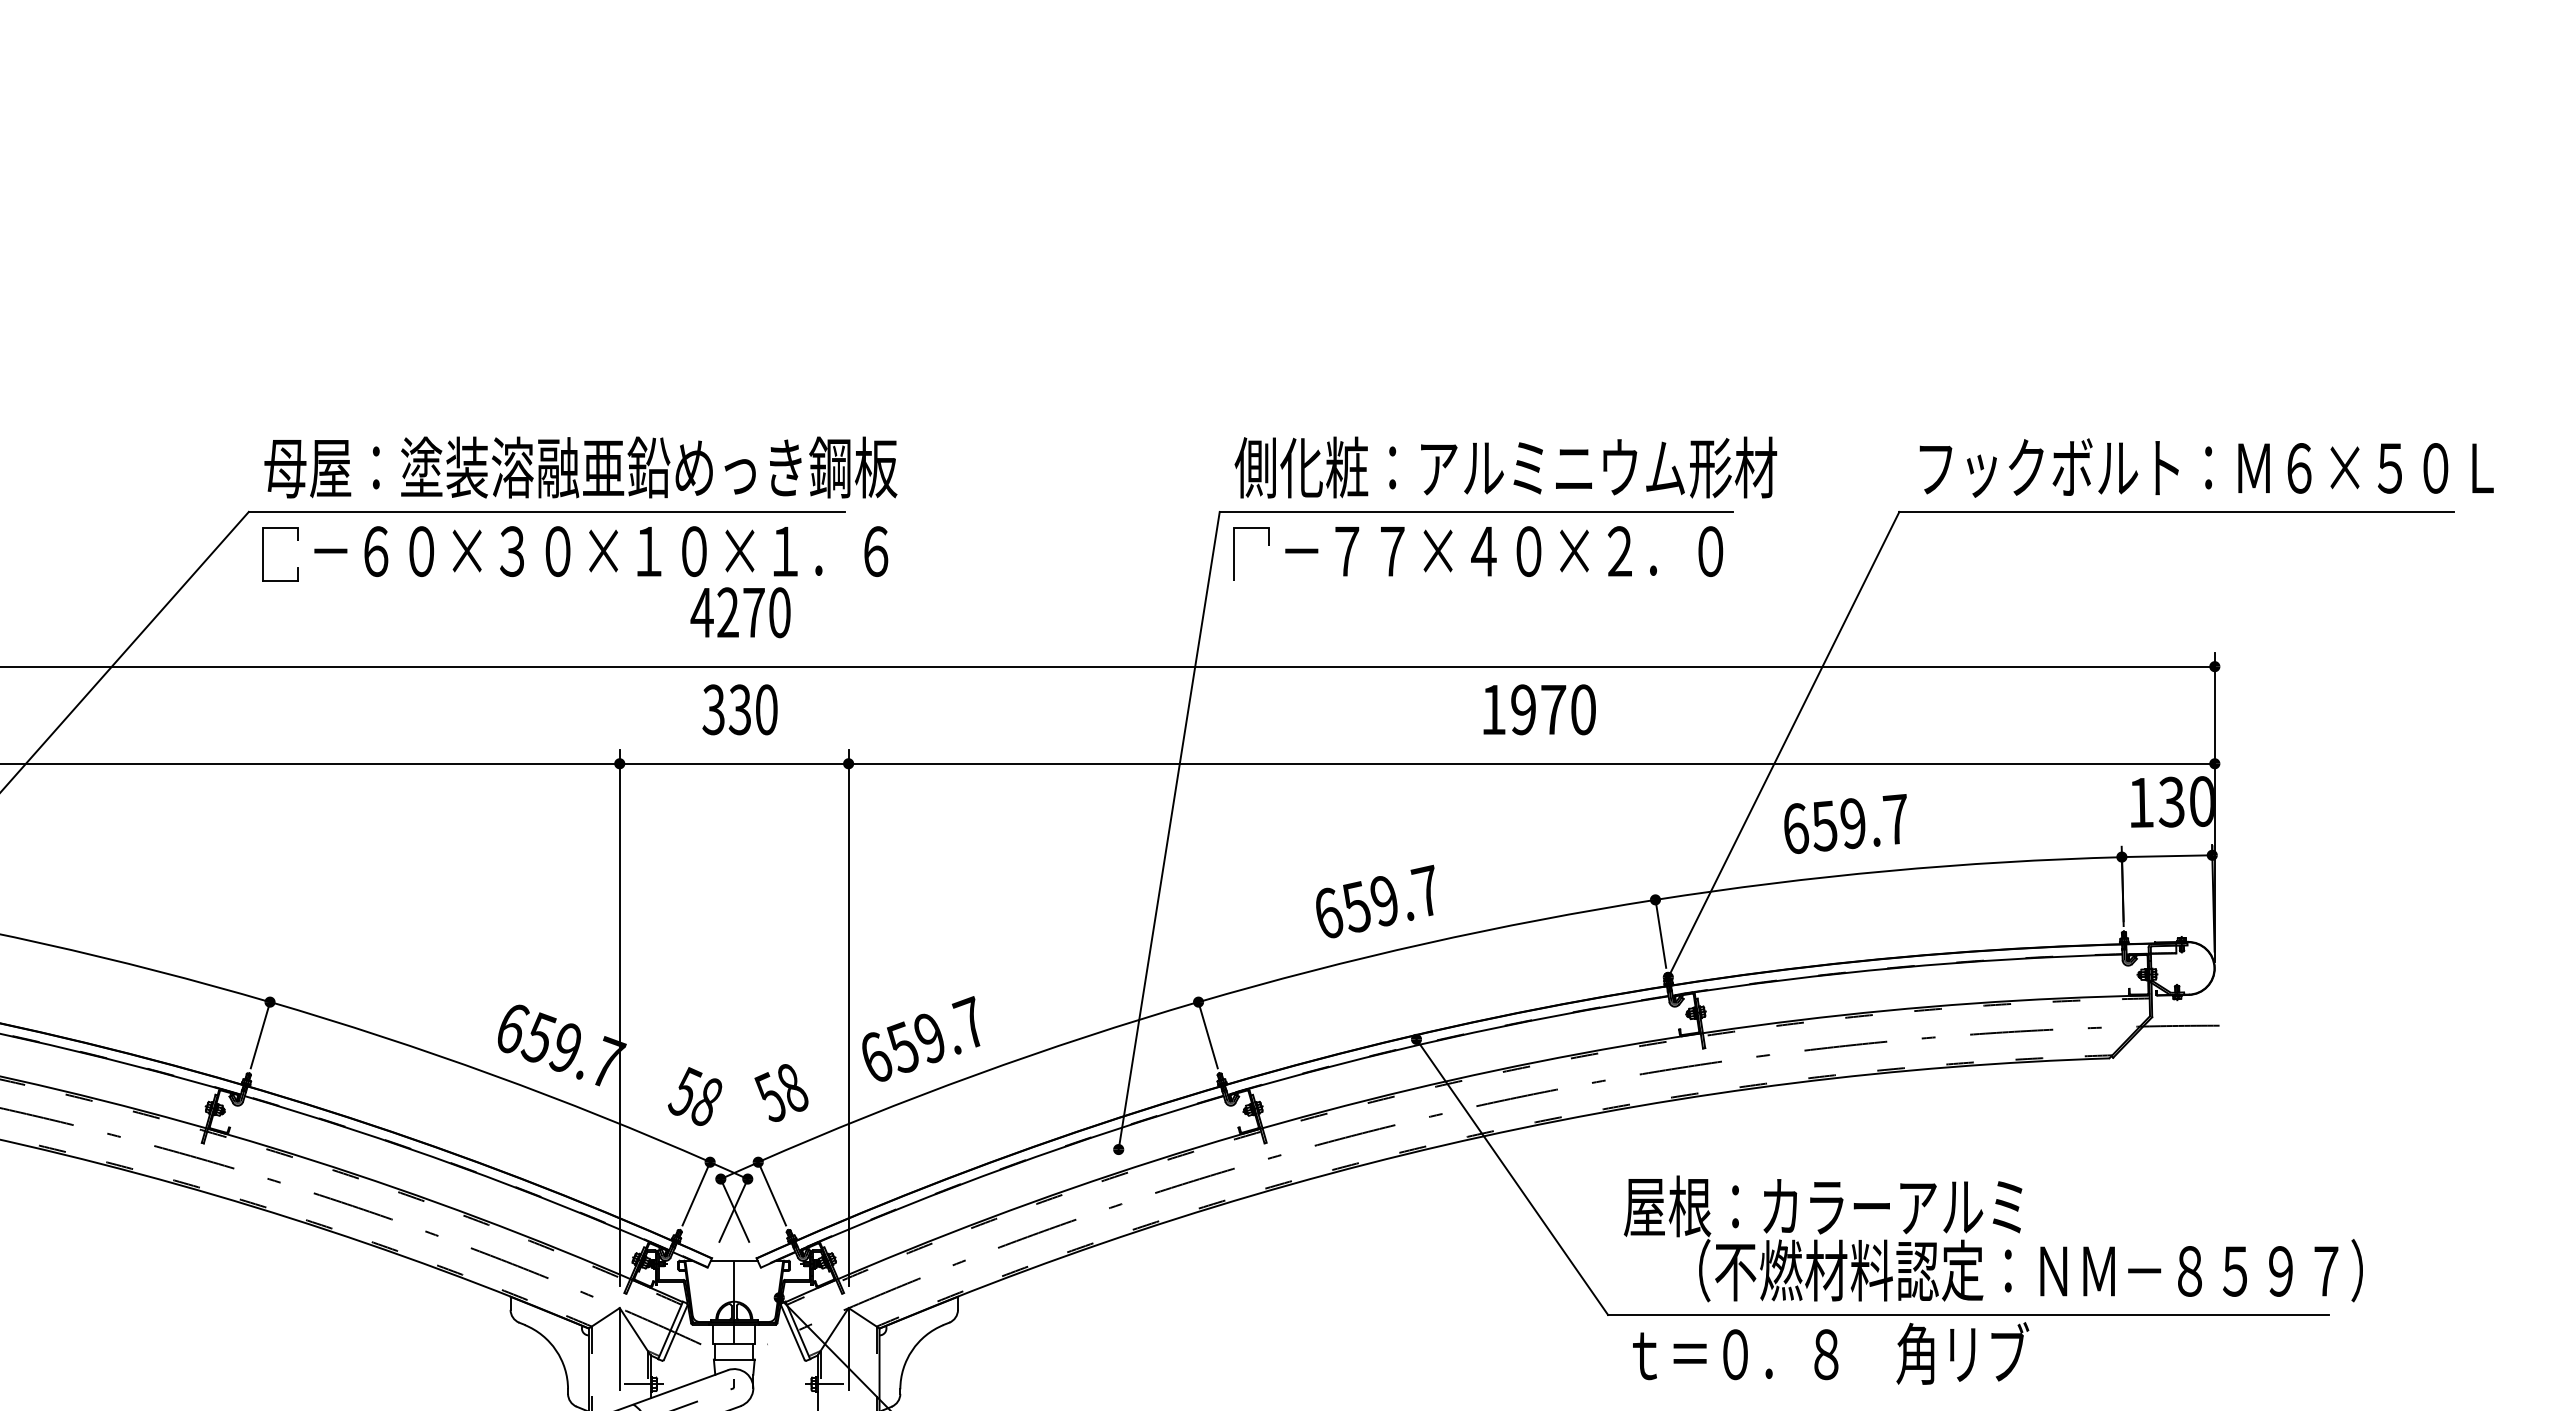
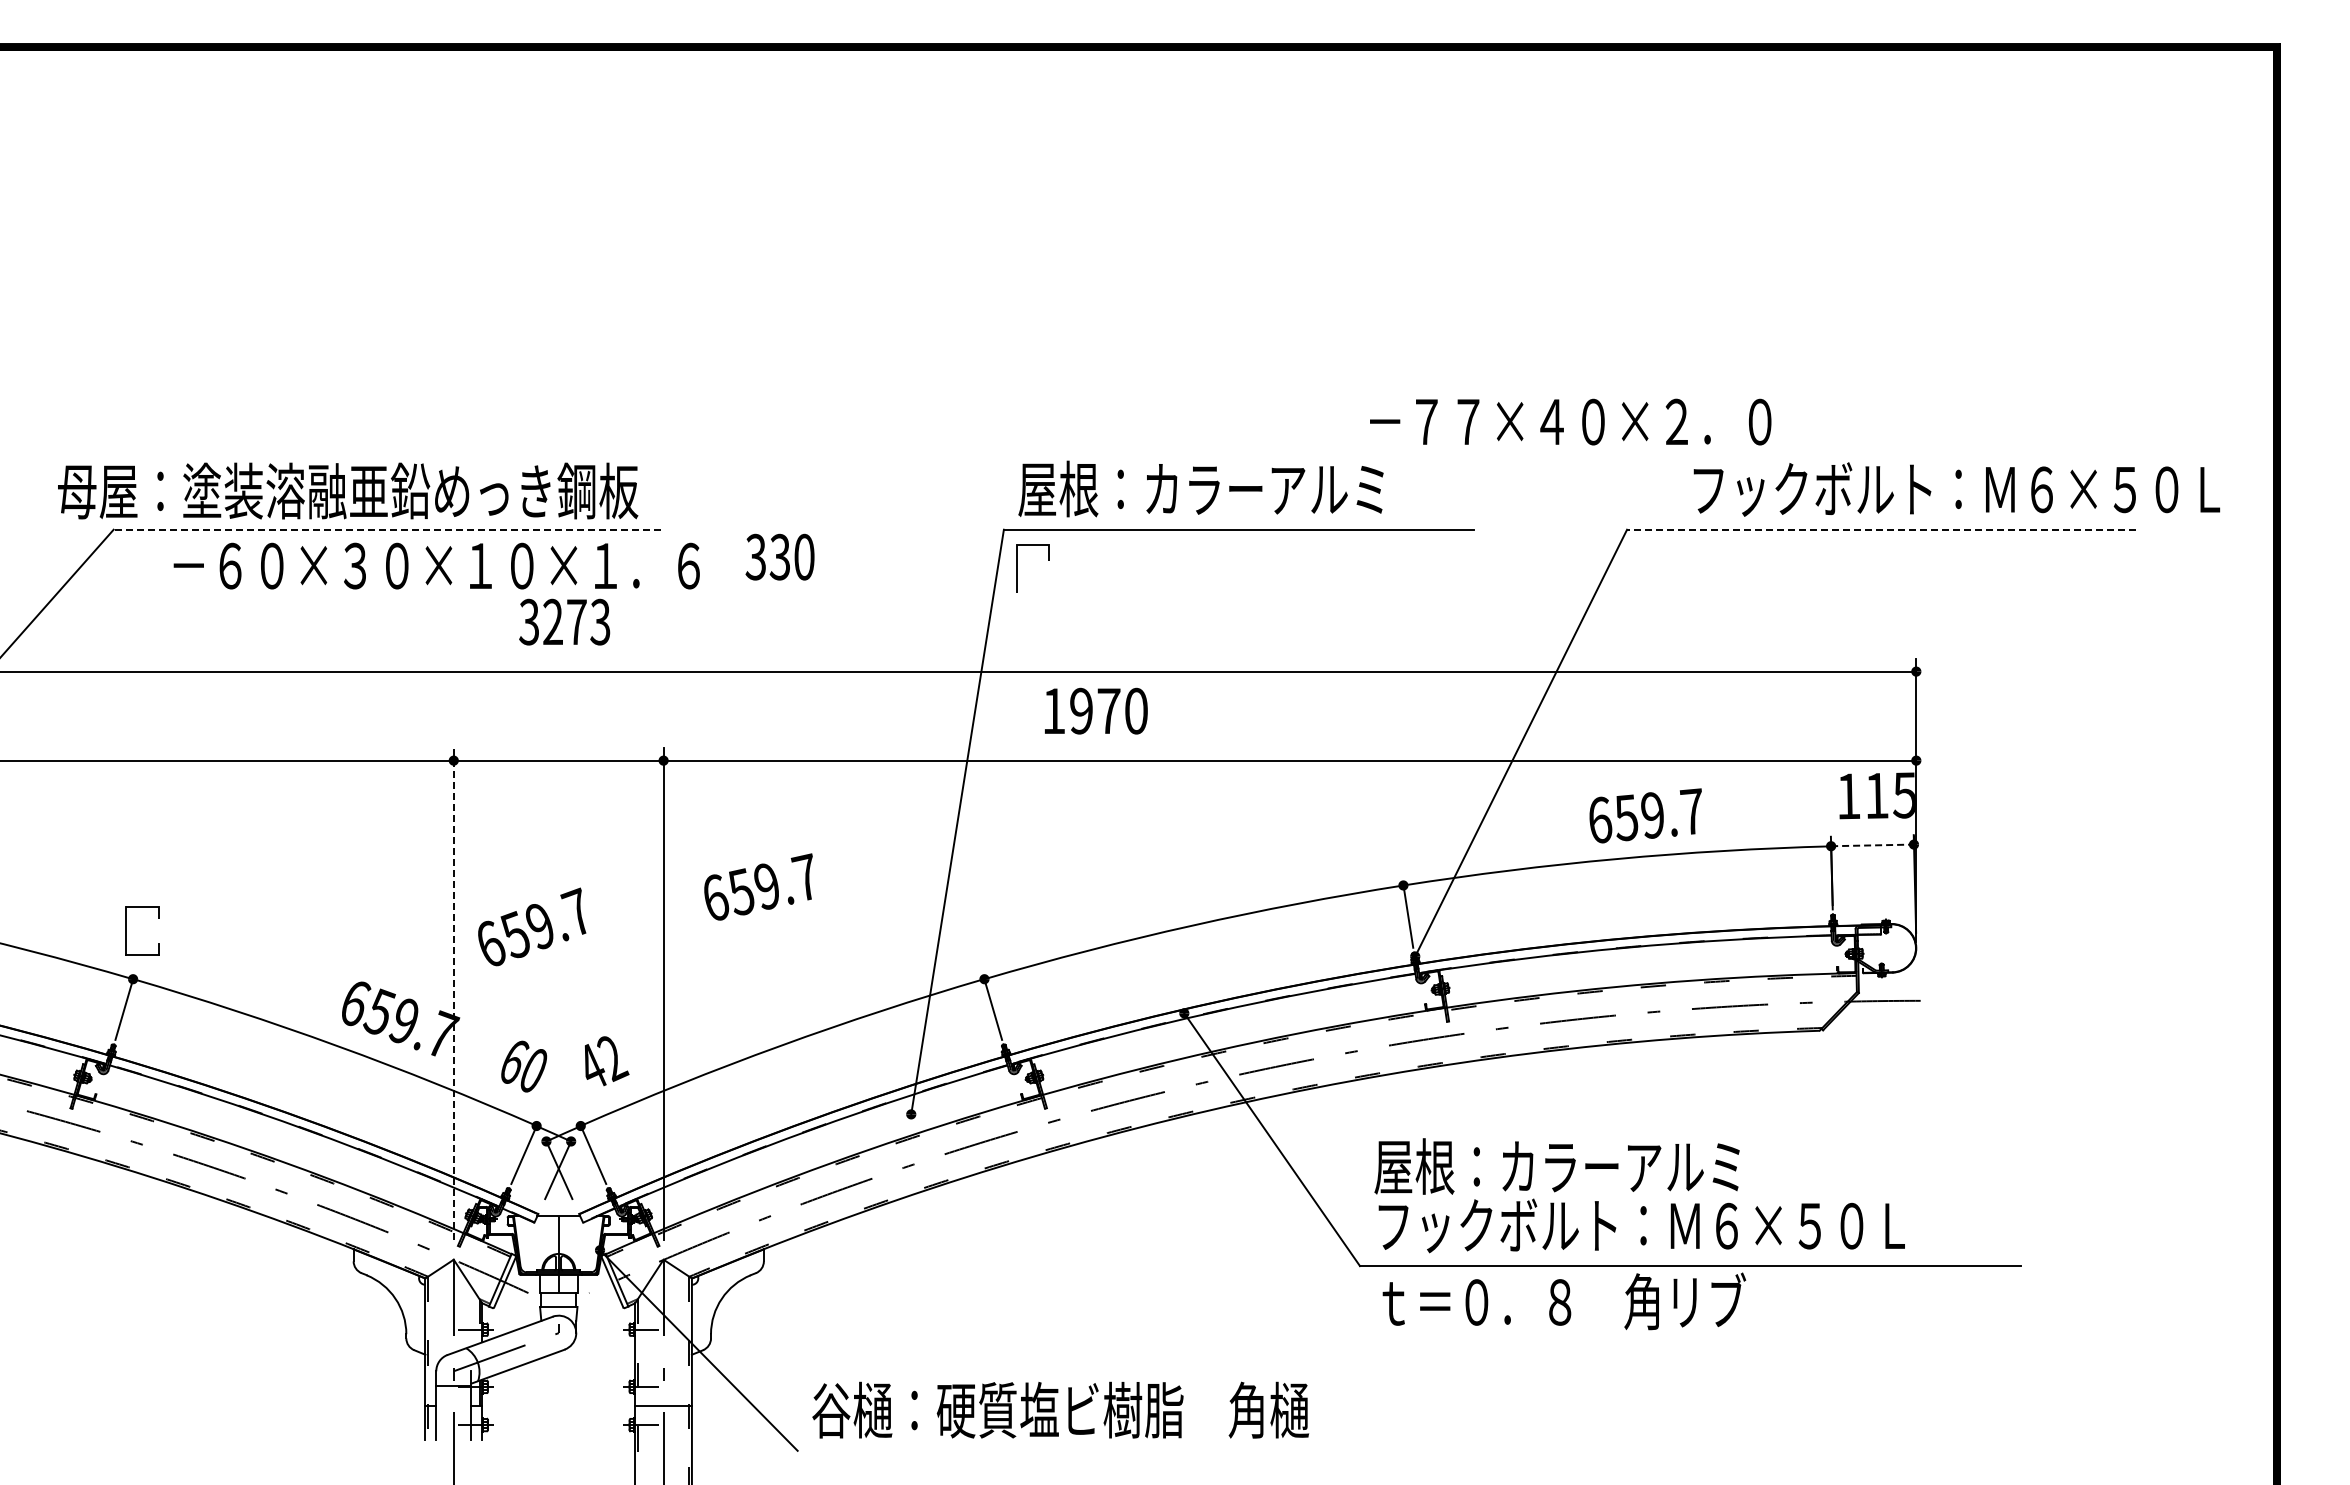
text: (581, 466) -> (348, 490), moved
text: (1505, 466) -> (1265, 488), 側化粧：アルミニウム形材 -> 屋根：カラーアルミ
text: (2206, 468) -> (1956, 489), moved
line: (546, 511) -> (386, 529), solid -> dashed
line: (2175, 511) -> (1880, 529), solid -> dashed
text: (1503, 550) -> (1570, 421), moved
part: (262, 554) -> (126, 930), moved
text: (740, 612) -> (564, 621), 4270 -> 3273
text: (739, 709) -> (779, 556), moved
text: (1539, 709) -> (1096, 710), moved
text: (2185, 801) -> (1889, 795), 130 -> 115
text: (1845, 823) -> (1645, 815), moved
line: (2168, 856) -> (1873, 845), solid -> dashed
text: (1375, 901) -> (758, 886), moved
line: (619, 1017) -> (453, 993), solid -> dashed
text: (921, 1038) -> (532, 926), moved
text: (783, 1092) -> (603, 1062), 58 -> 42
text: (694, 1096) -> (522, 1065), 58 -> 60
text: (1995, 1270) -> (1715, 1225), （不燃材料認定：ＮＭ－８５９７） -> フックボルト：Ｍ６×５０Ｌ

